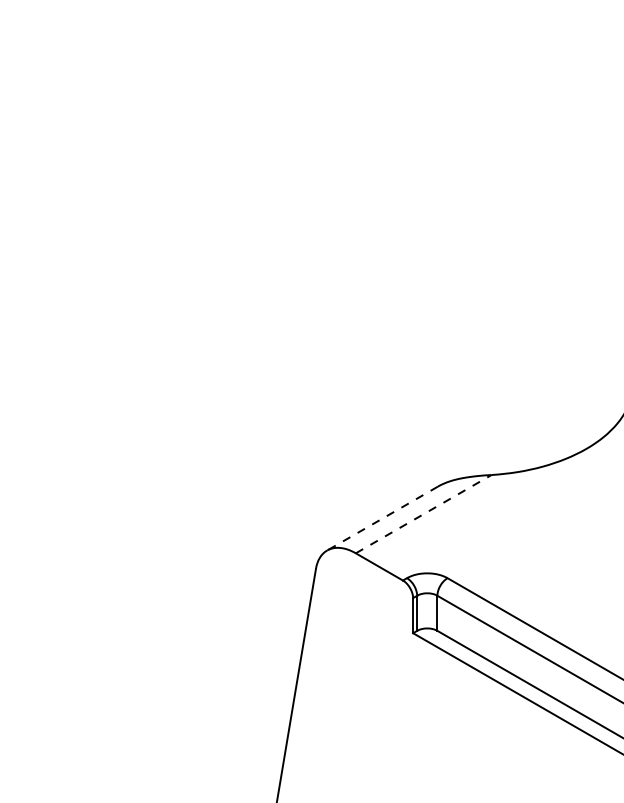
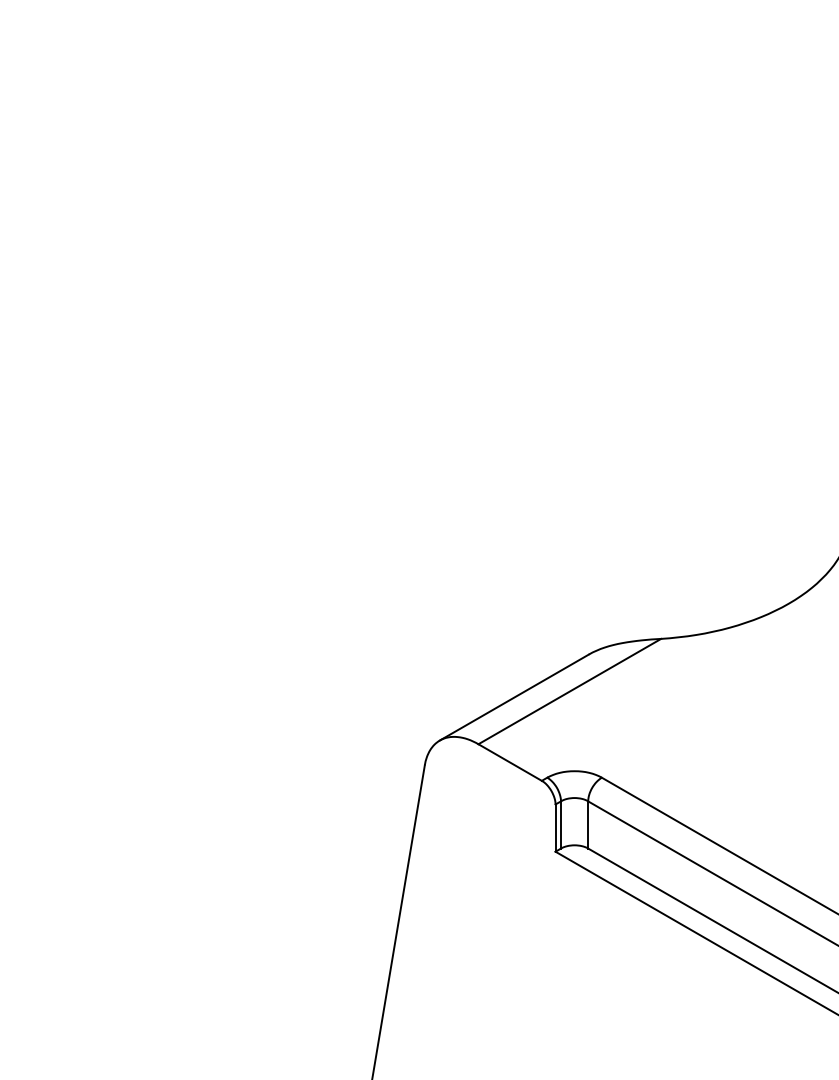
line: (424, 513) -> (570, 690), dashed -> solid
line: (382, 518) -> (514, 697), dashed -> solid

